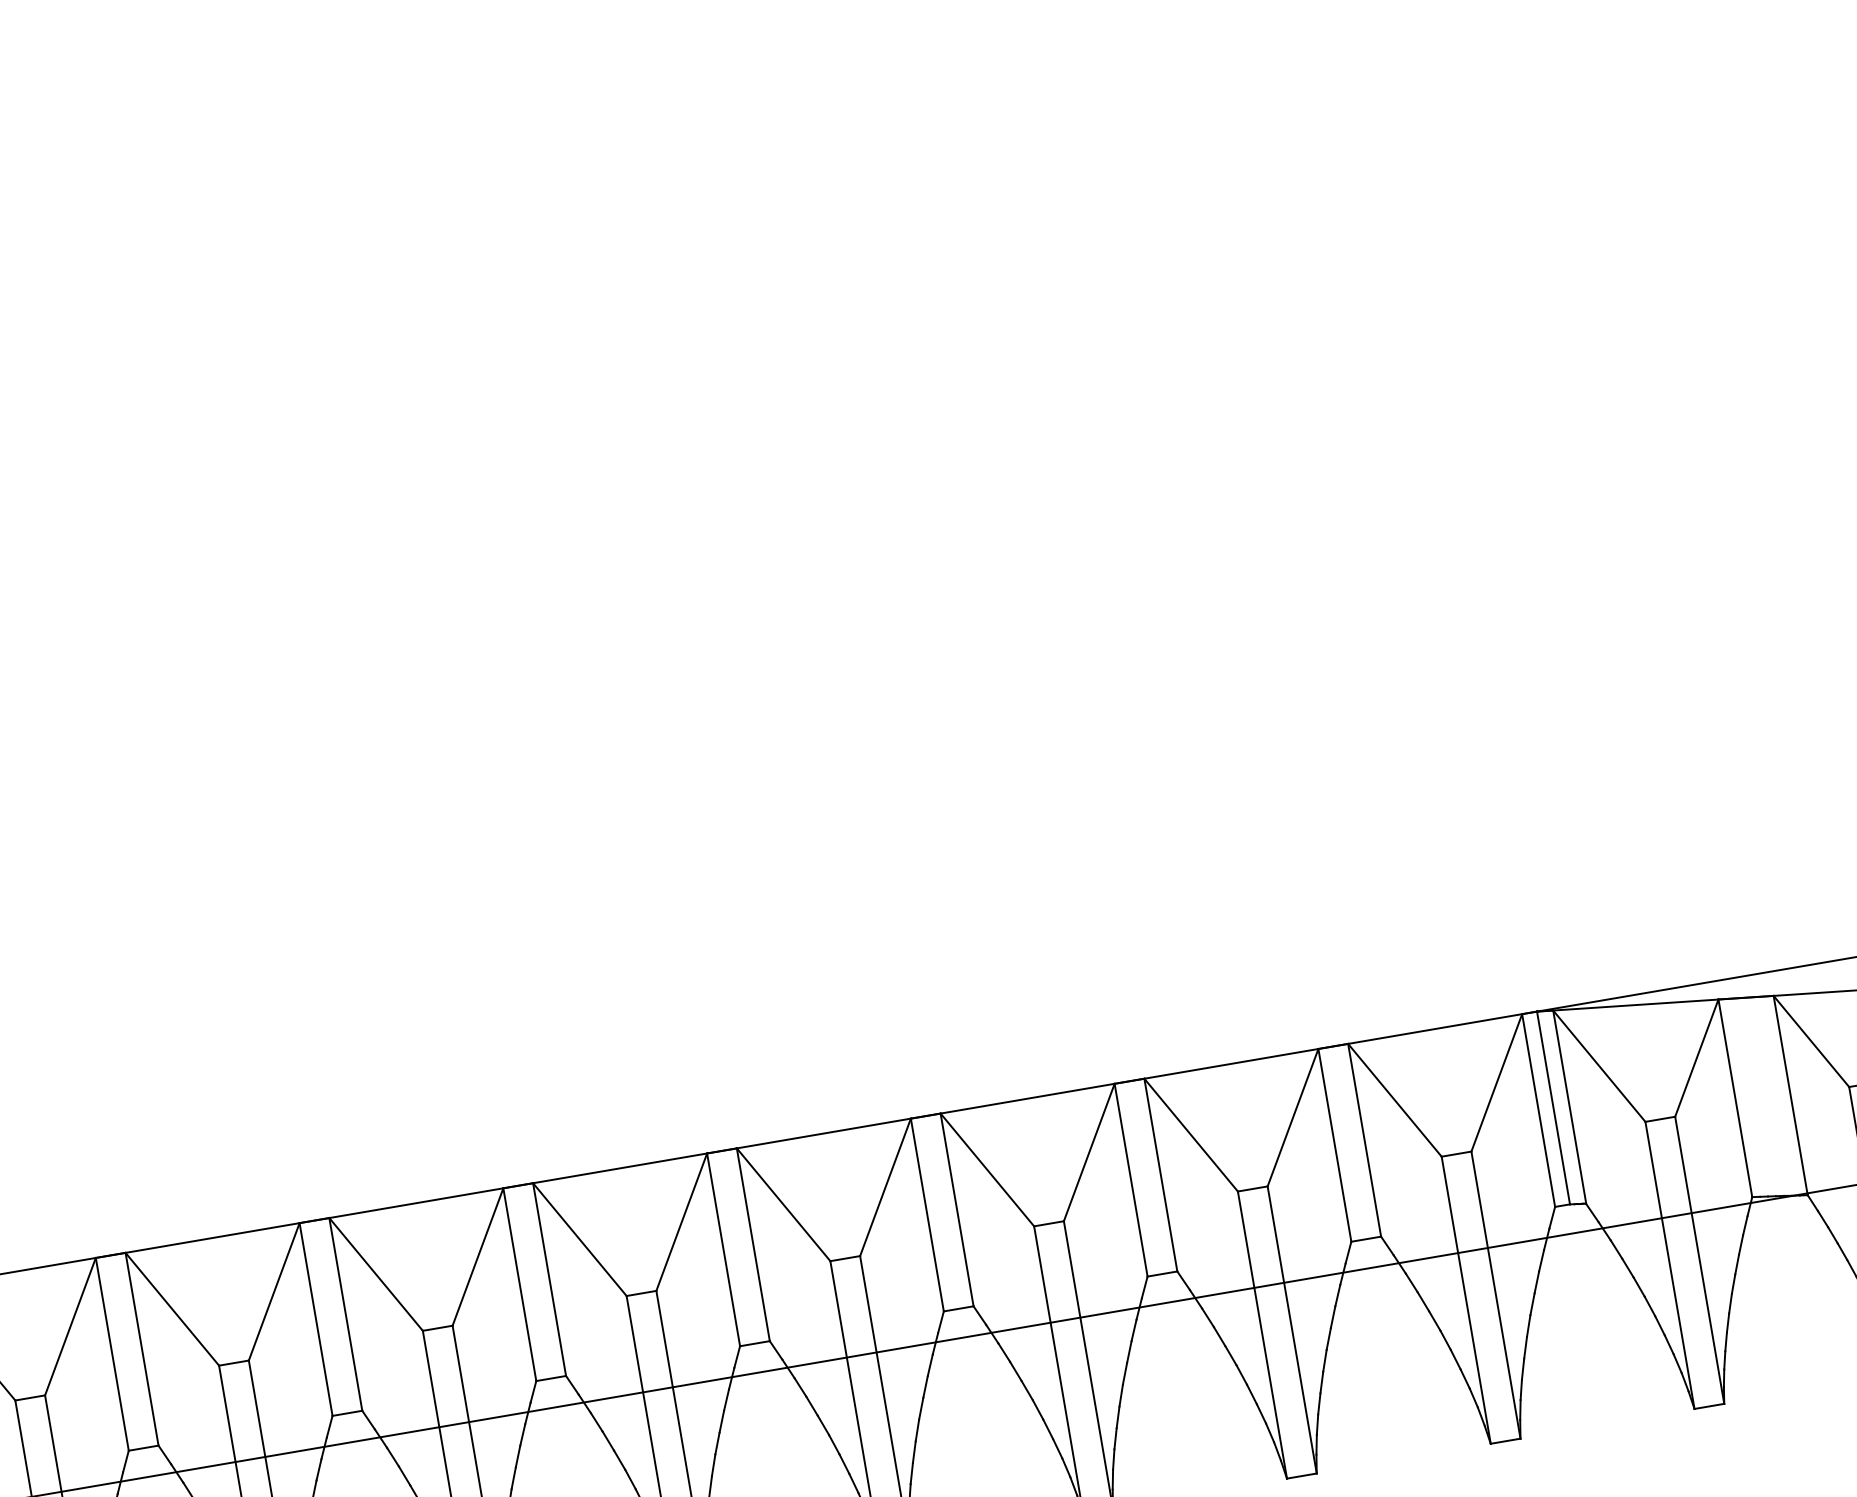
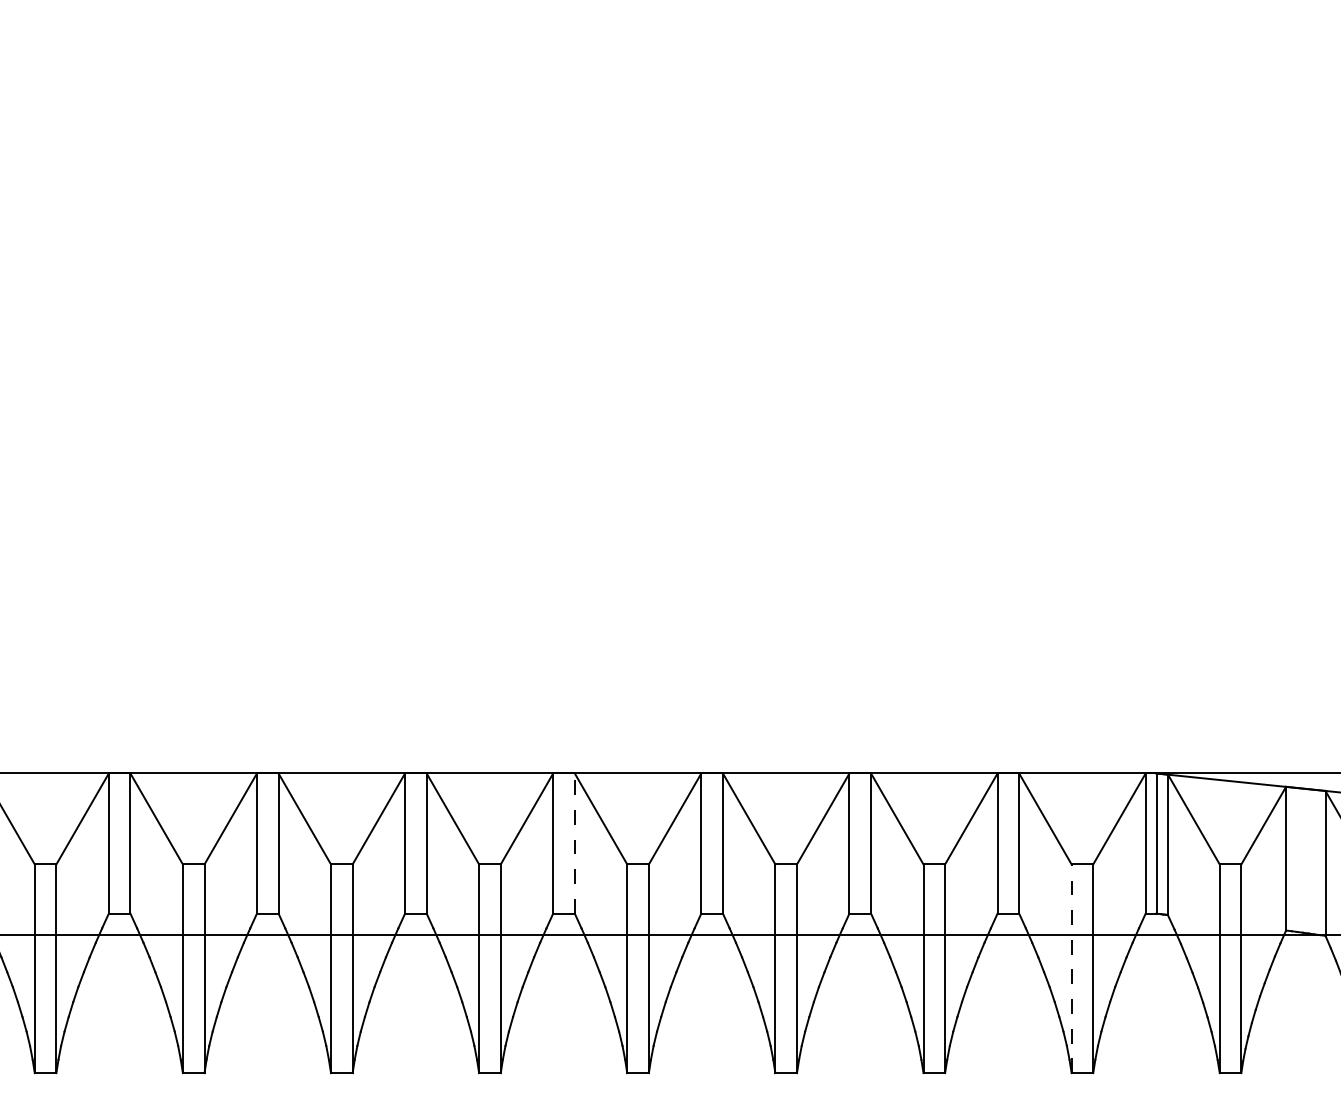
line: (752, 1244) -> (574, 843), solid -> dashed
line: (1465, 1299) -> (1071, 968), solid -> dashed

